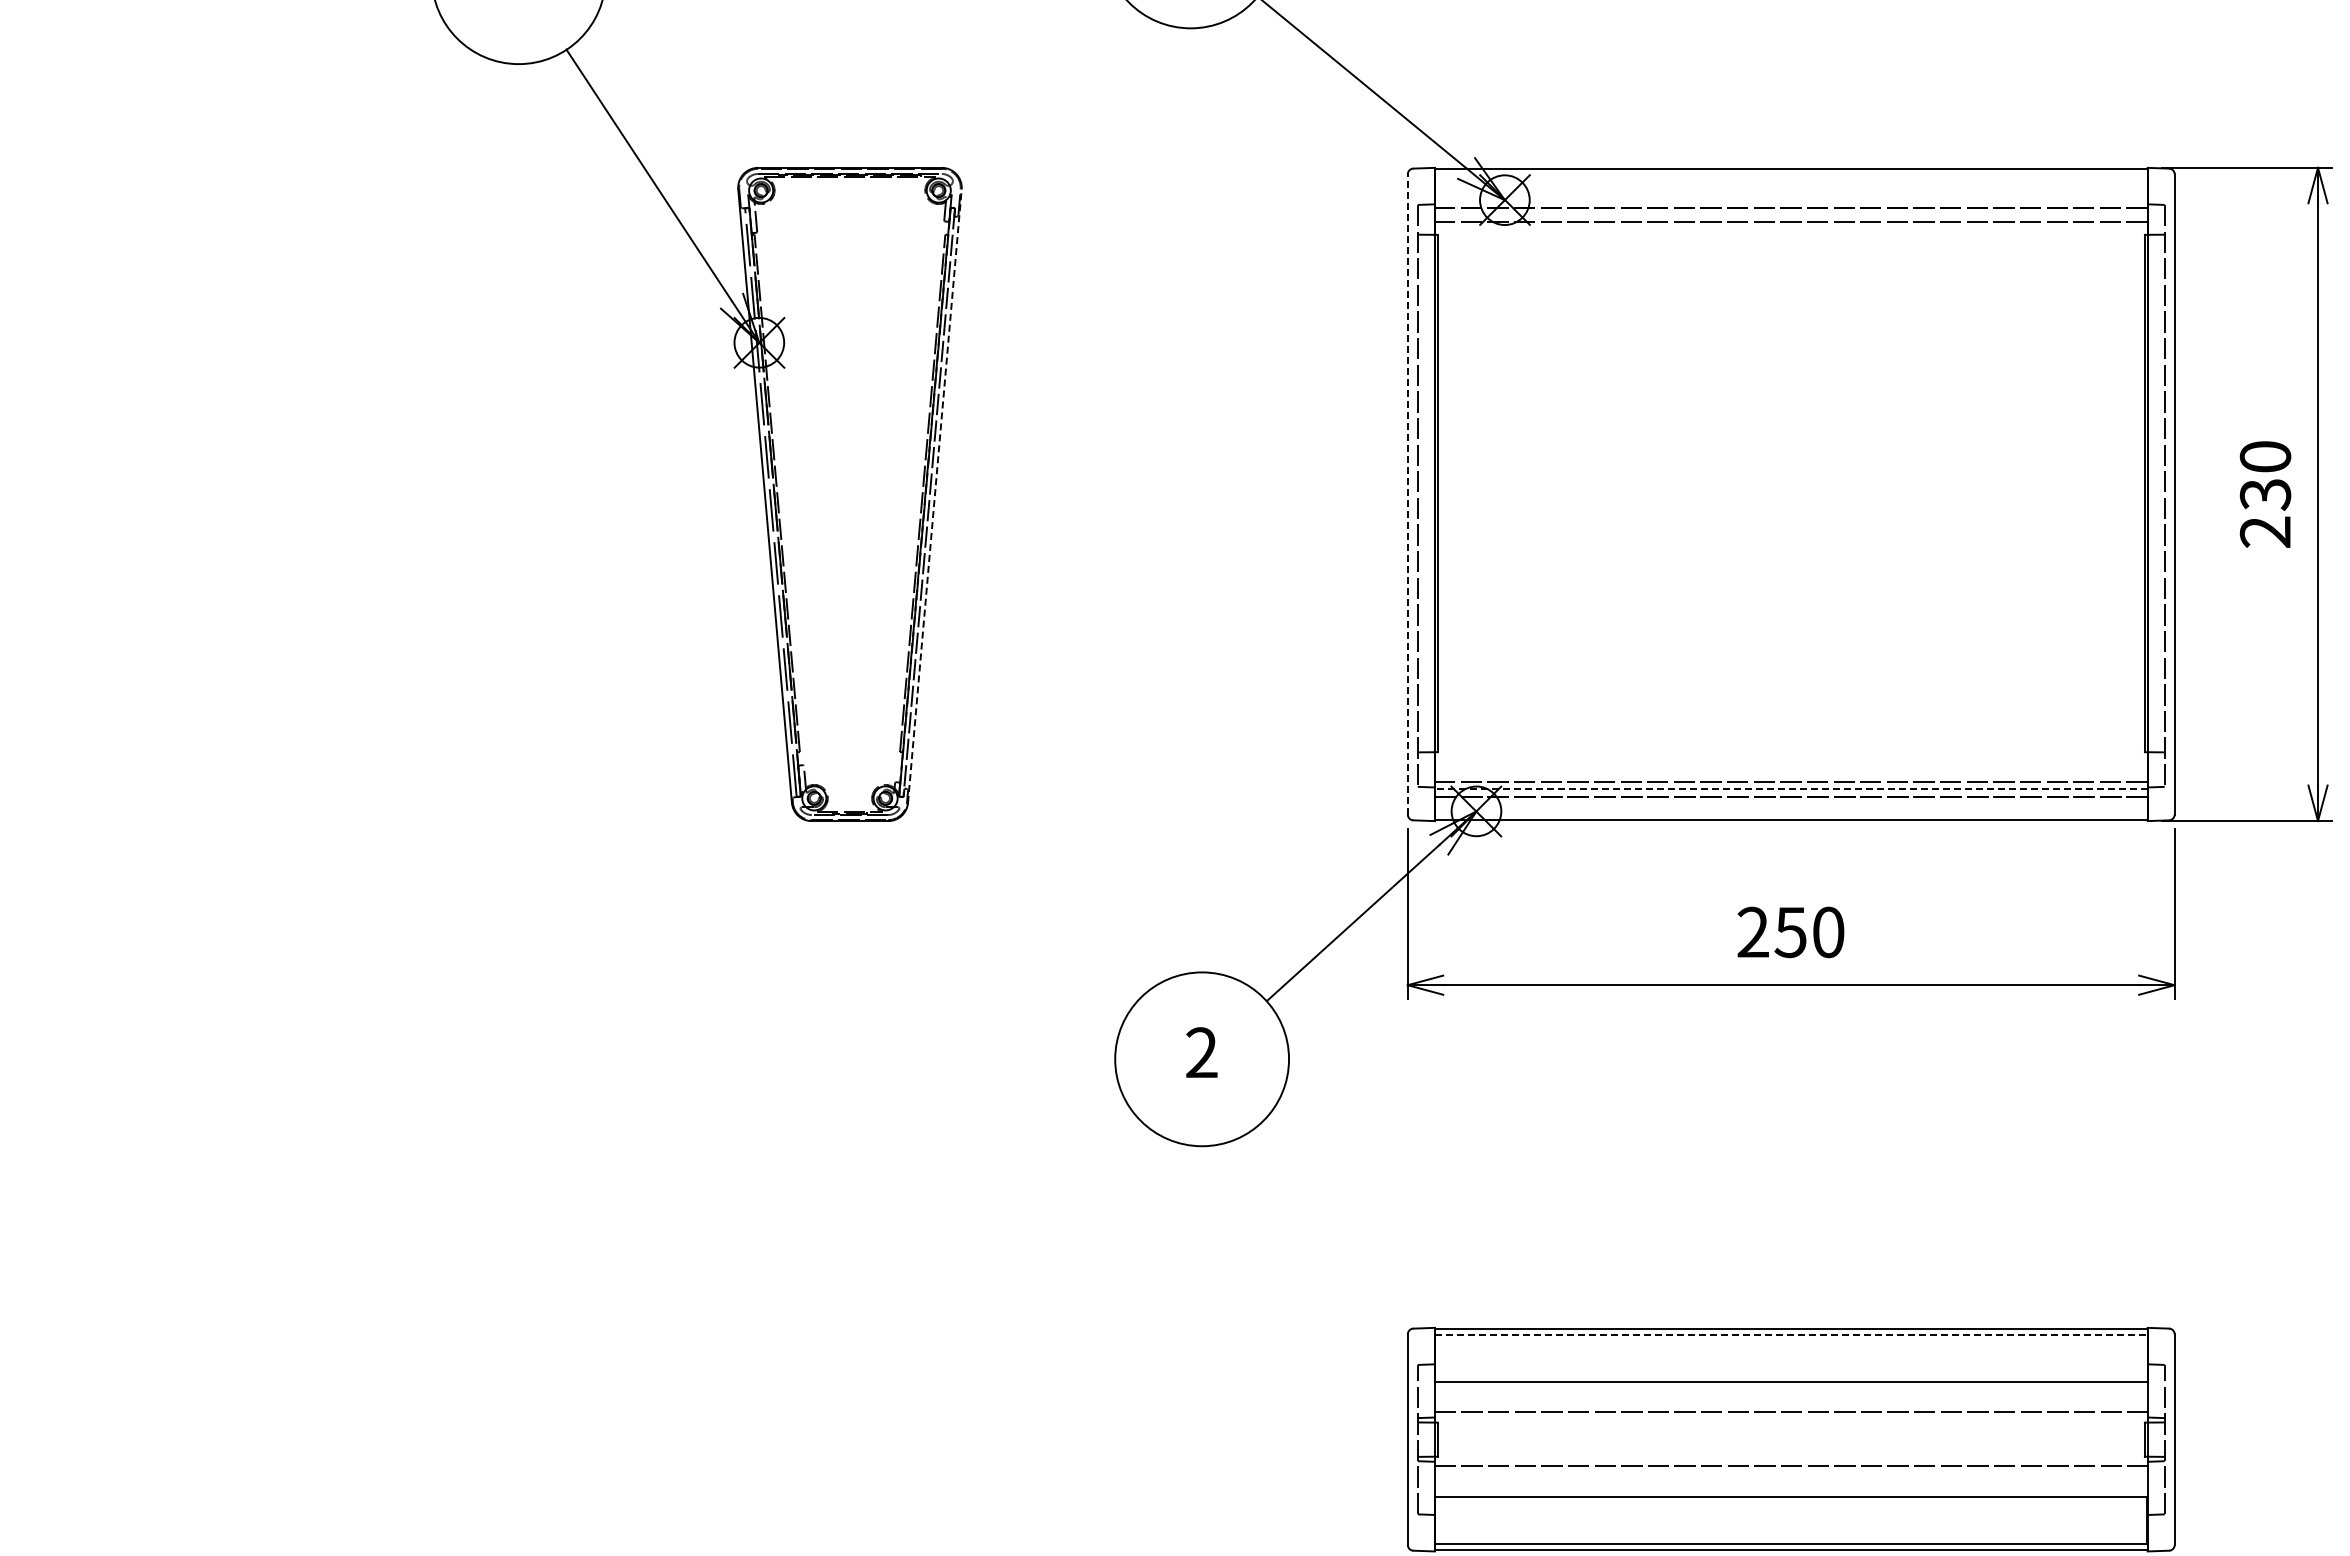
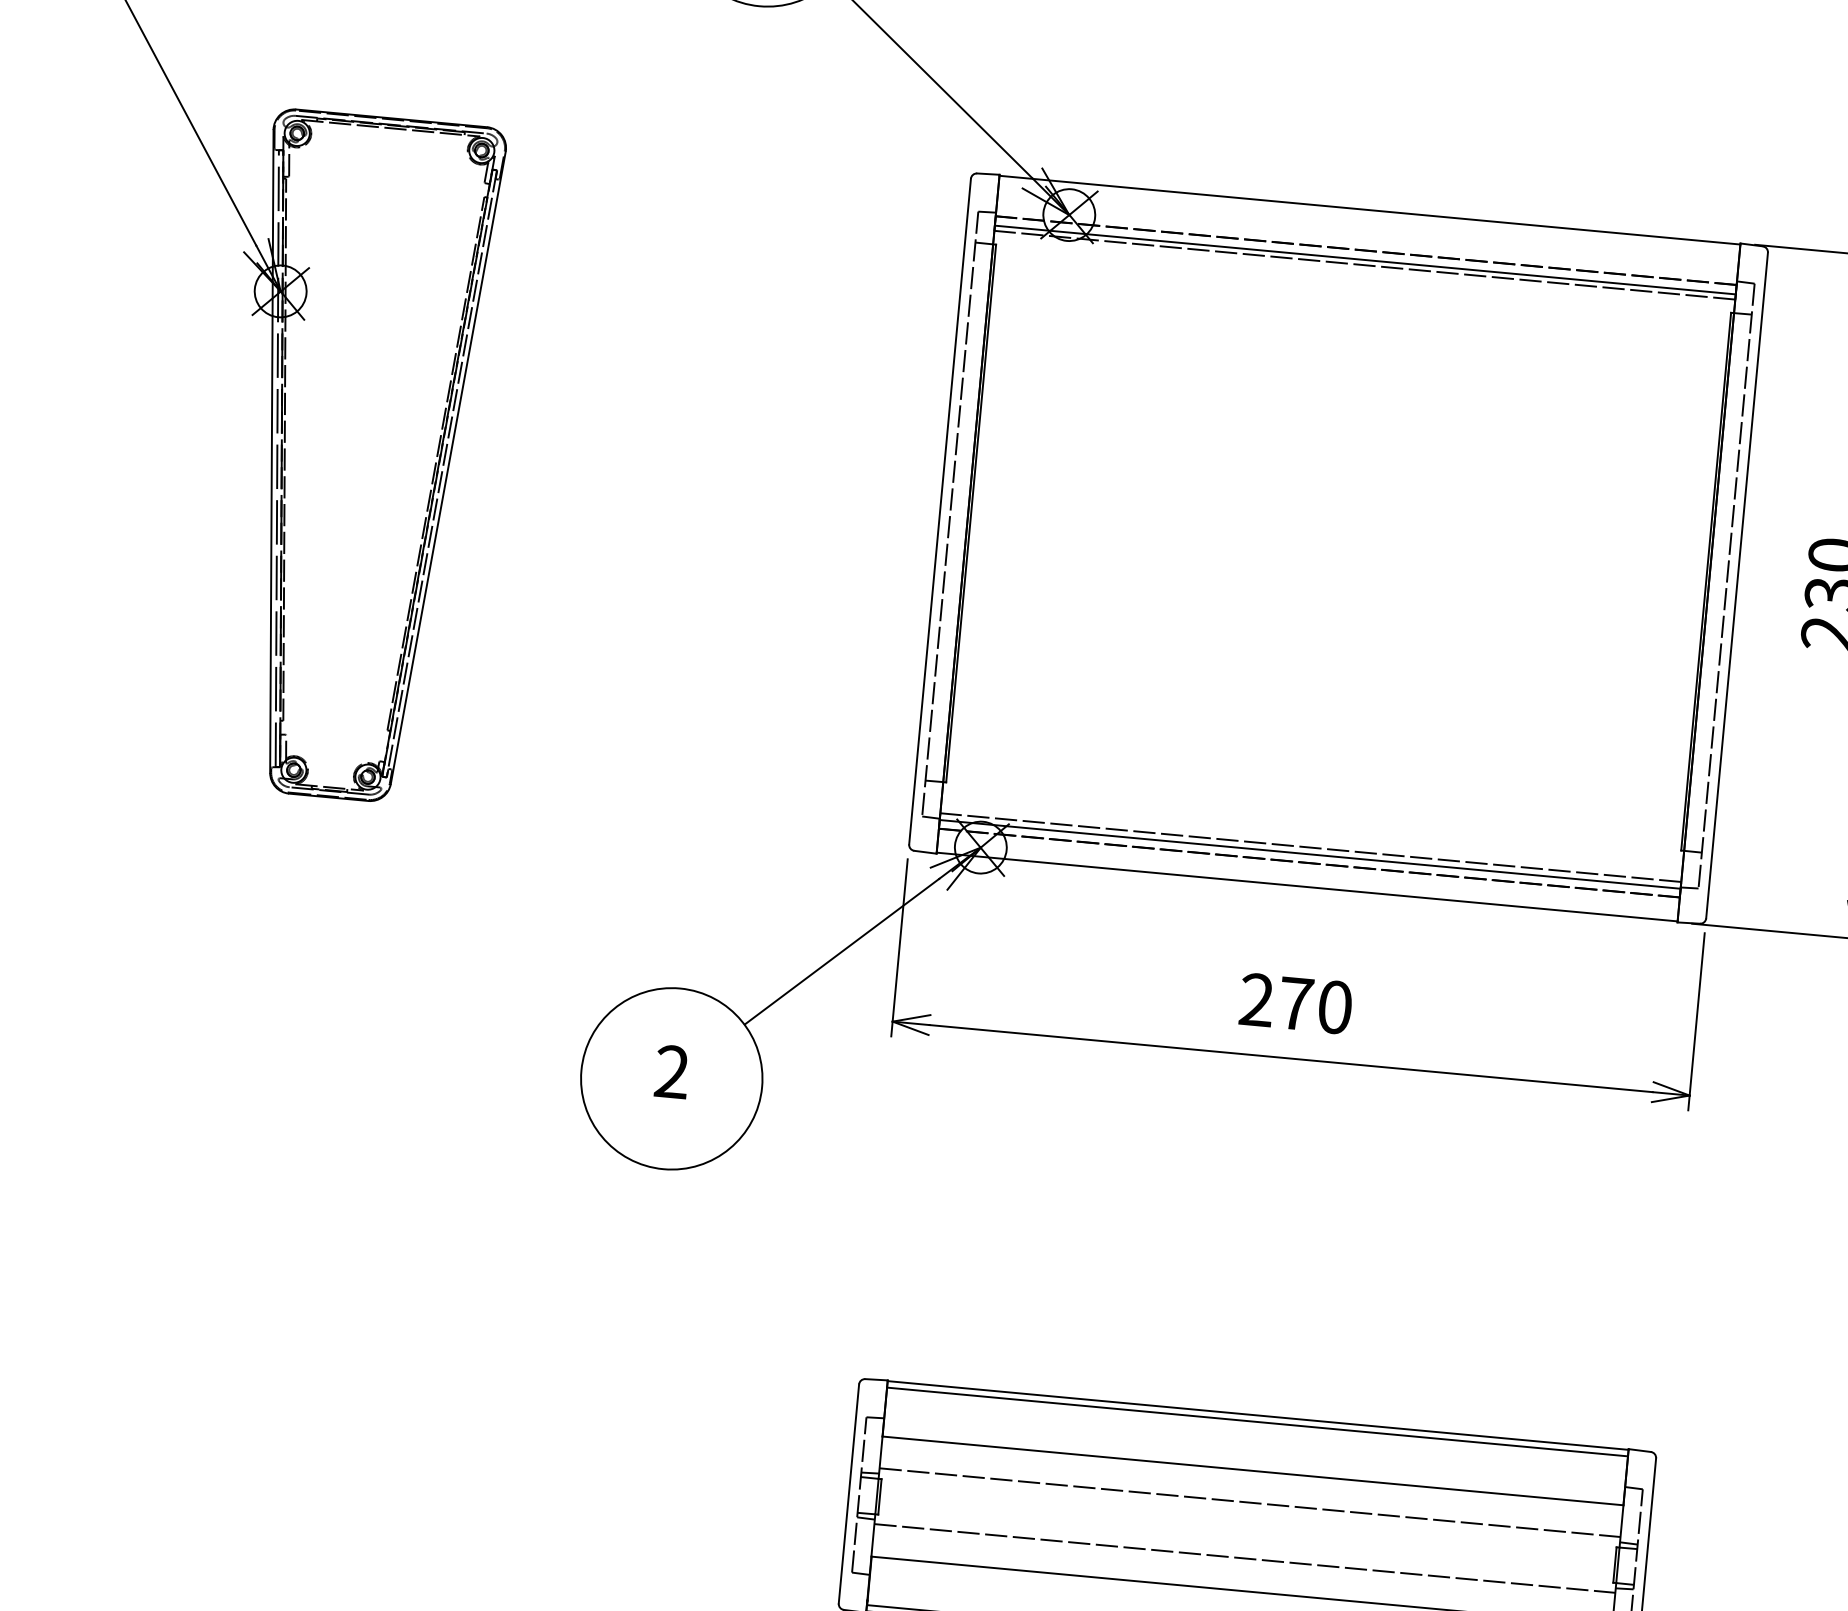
line: (1790, 216) -> (1364, 259), added
line: (1407, 493) -> (939, 510), dashed -> solid
line: (934, 496) -> (447, 468), dashed -> solid
line: (1790, 788) -> (1309, 854), dashed -> solid
text: (1790, 932) -> (1295, 1003), 250 -> 270
line: (1791, 1334) -> (1257, 1421), dashed -> solid

